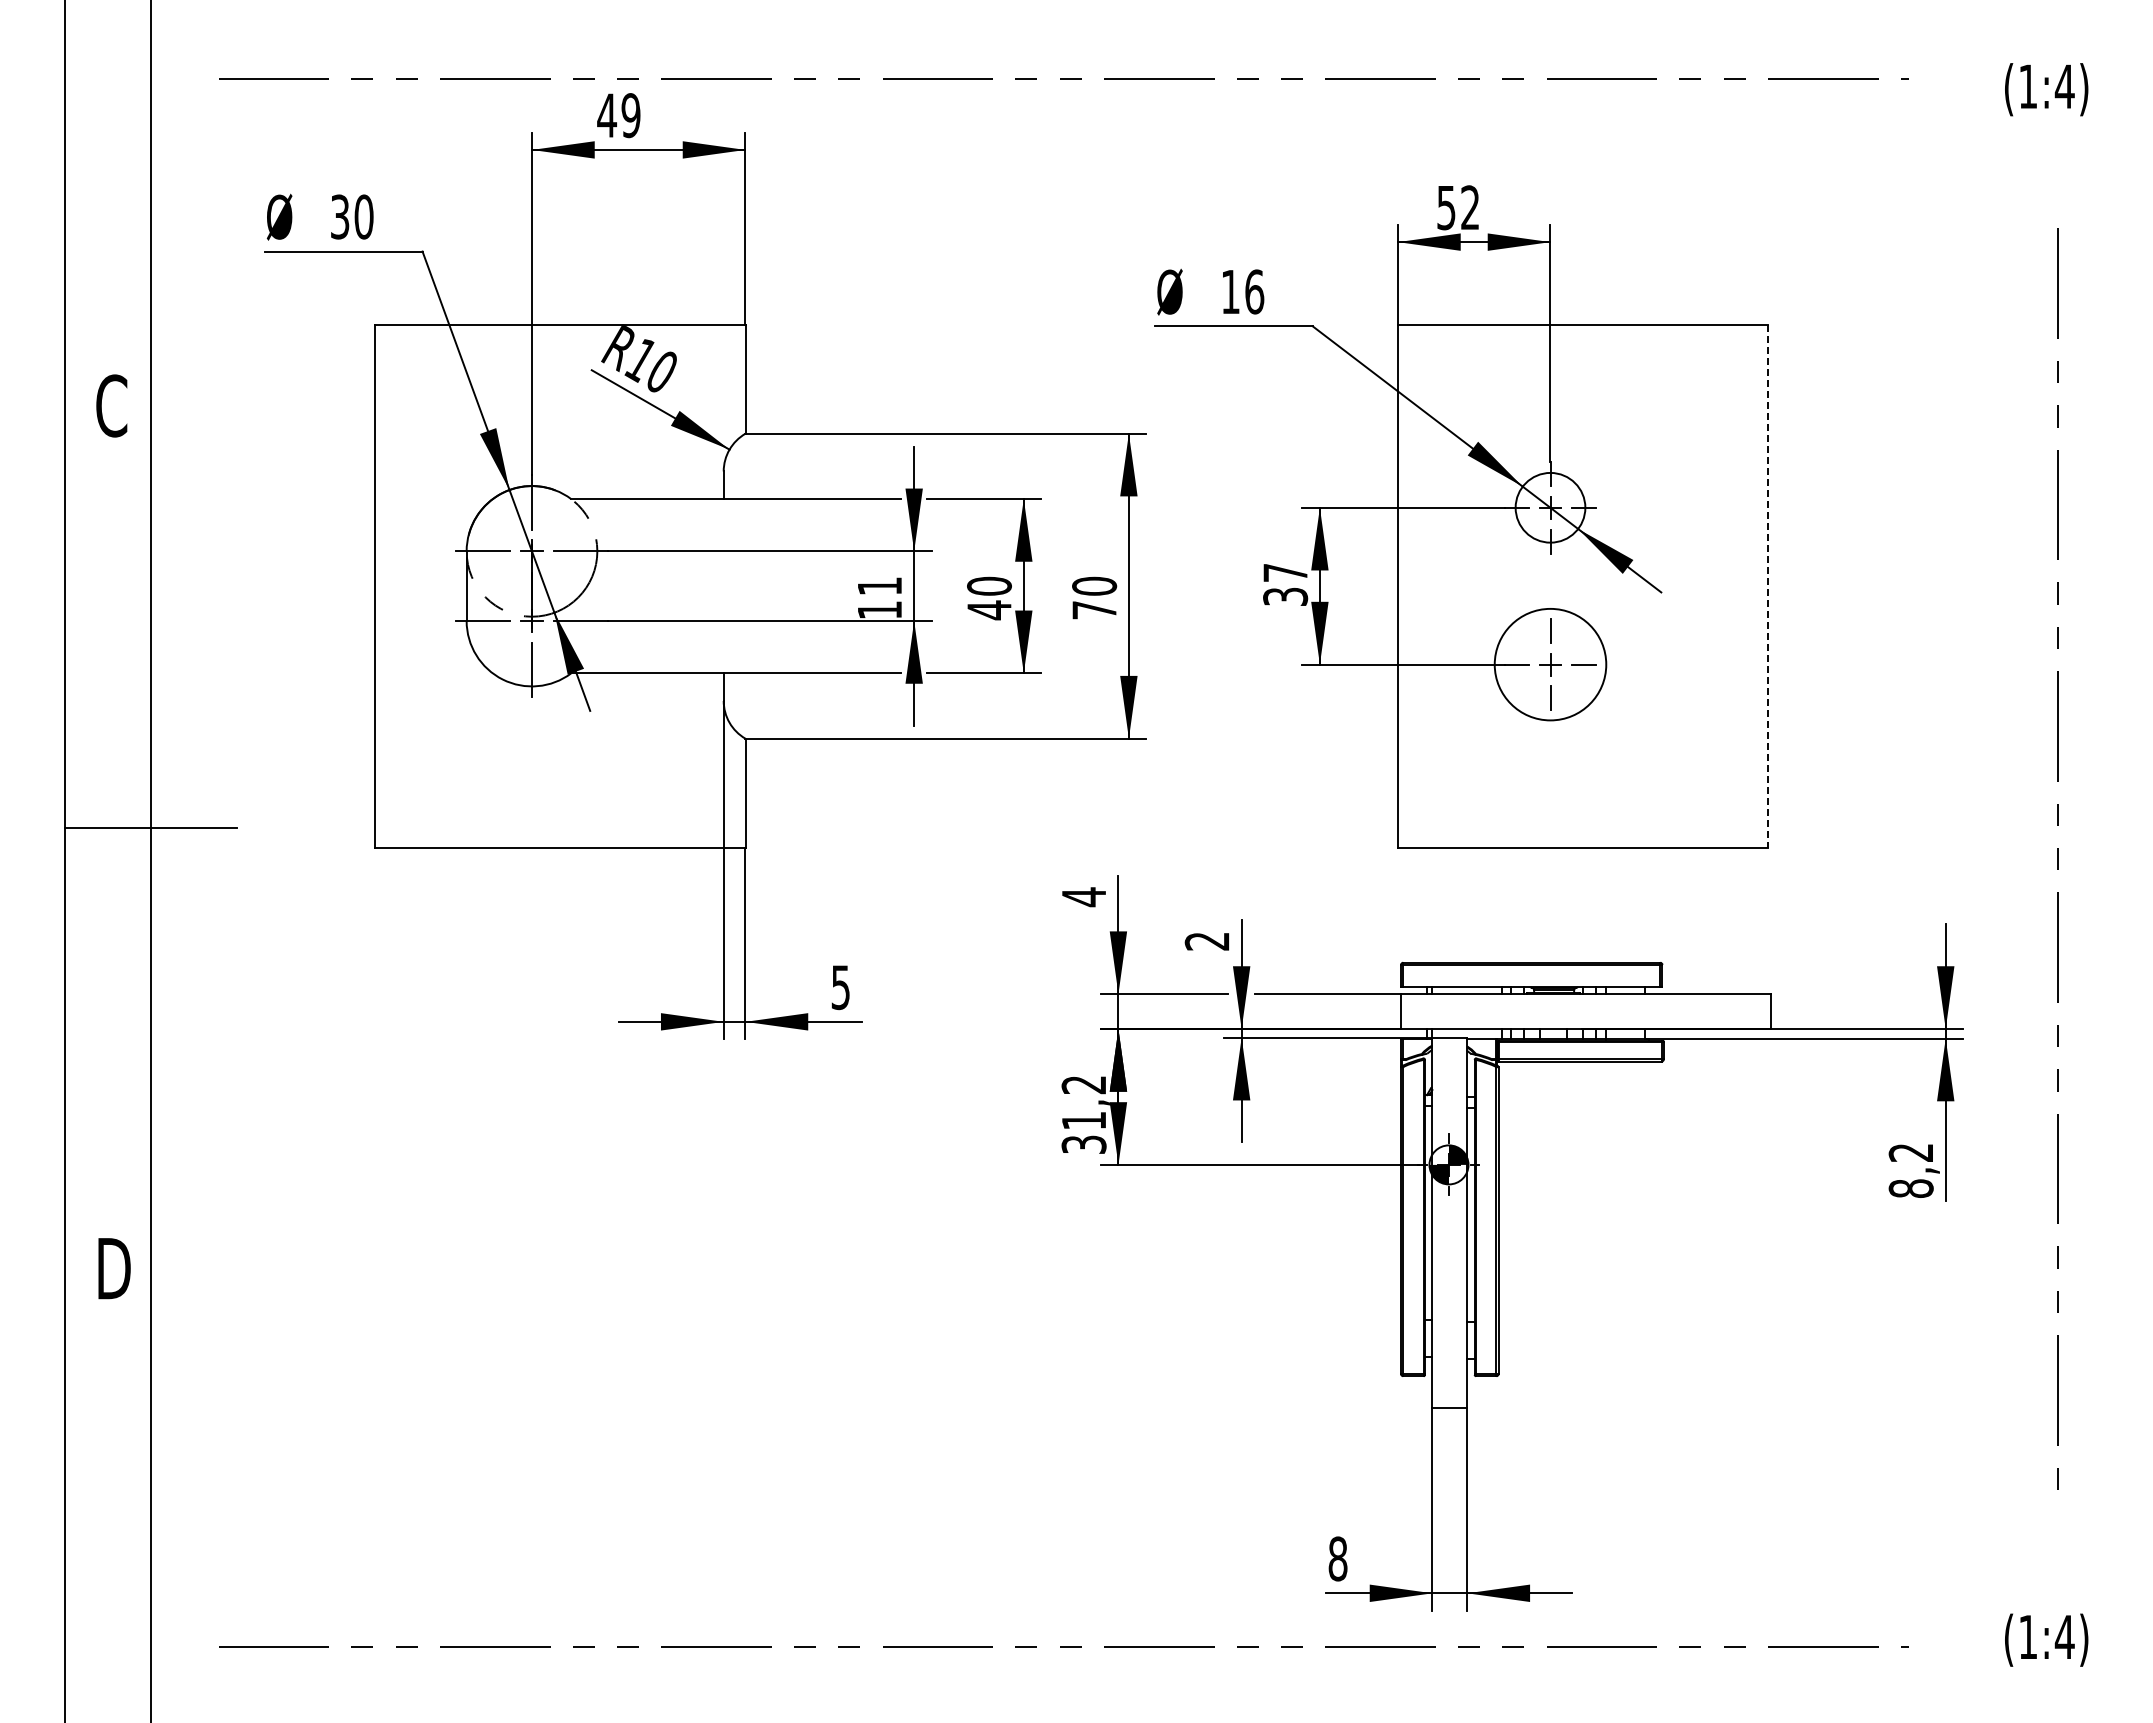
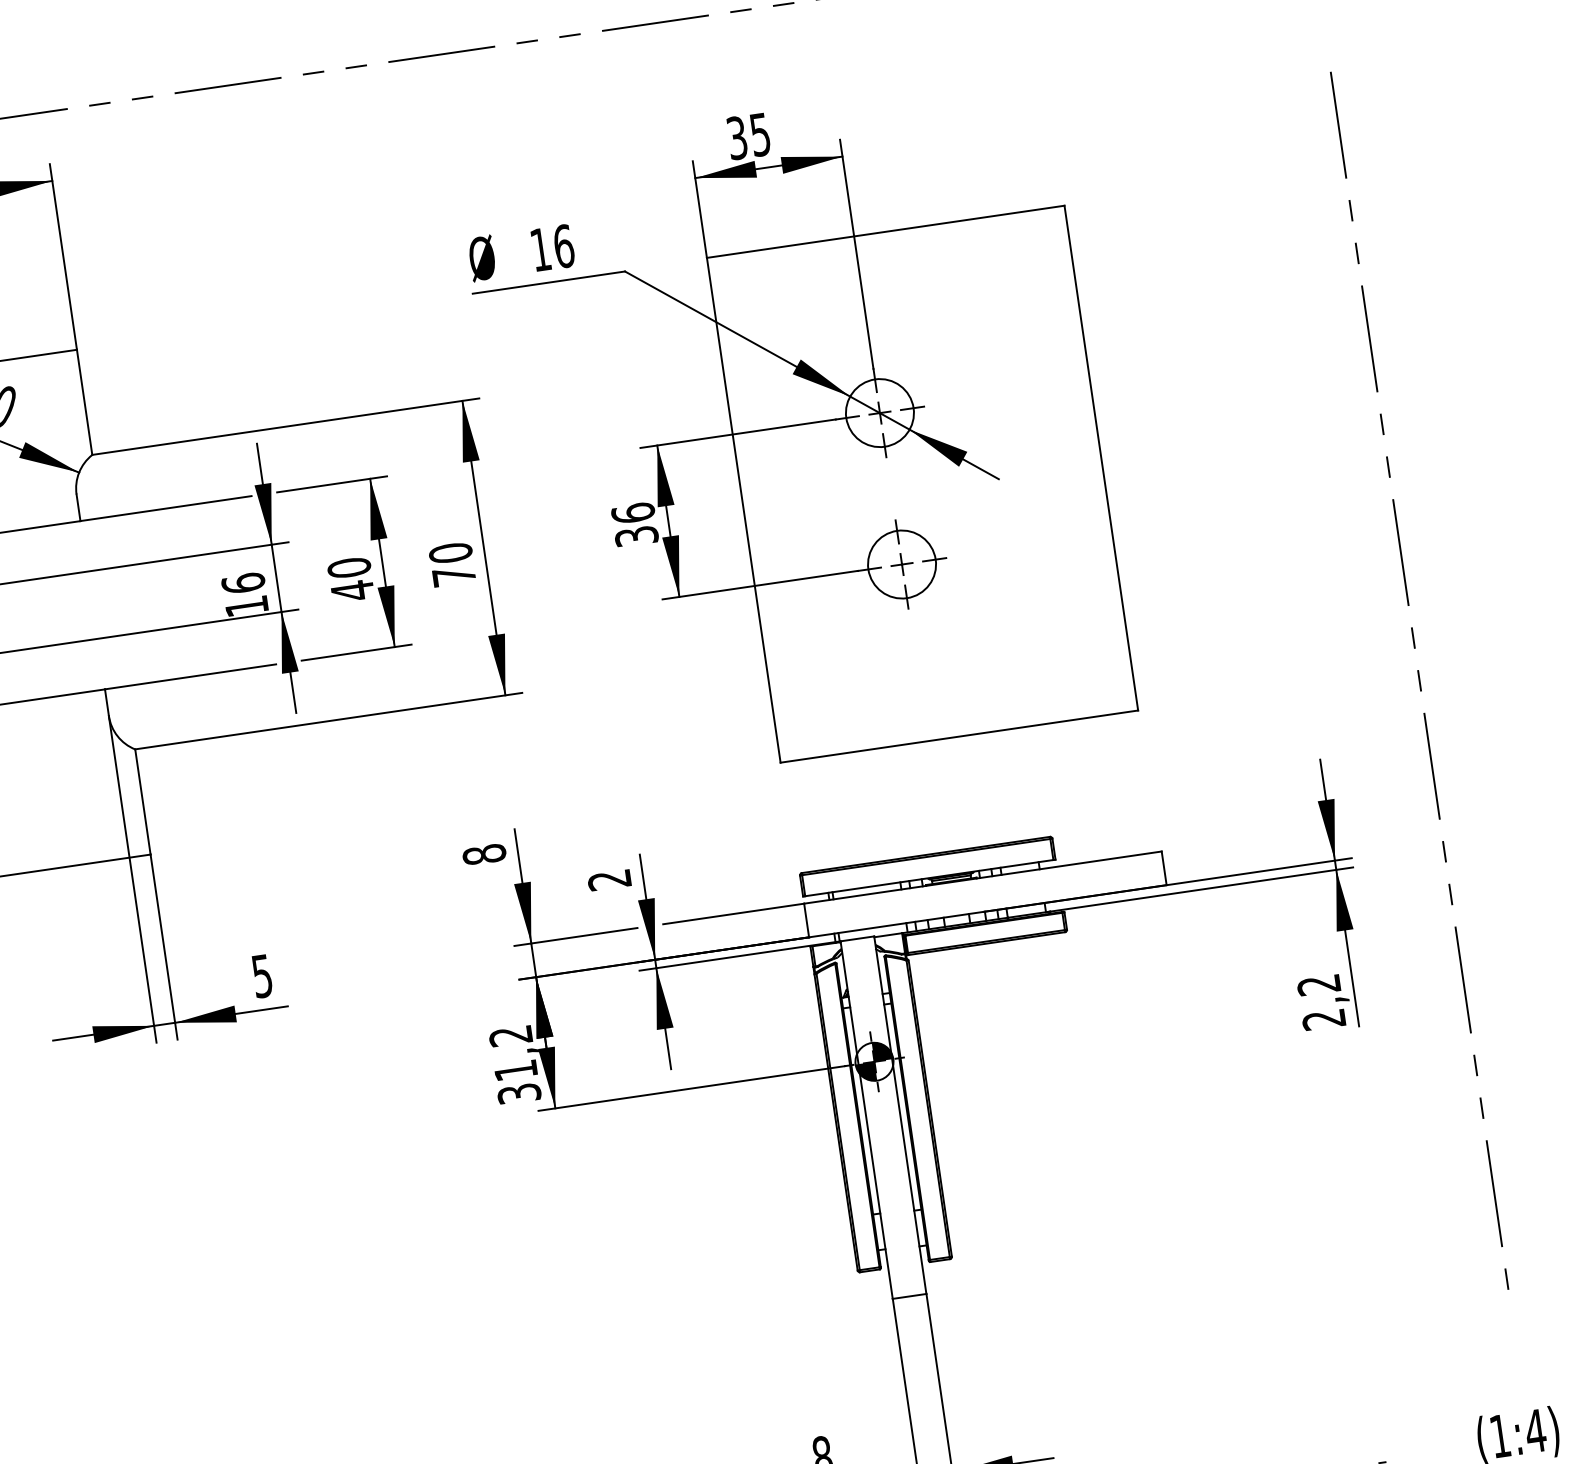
text: (1458, 207) -> (748, 136), 52 -> 35
text: (1285, 572) -> (633, 512), 37 -> 36
text: (879, 585) -> (243, 582), 11 -> 16
line: (1768, 586) -> (1101, 458), dashed -> solid
circle: (1550, 664) -> (902, 564), size x0.62
text: (1083, 897) -> (483, 855), 4 -> 8
text: (1910, 1188) -> (1323, 1019), 8,2 -> 2,2

